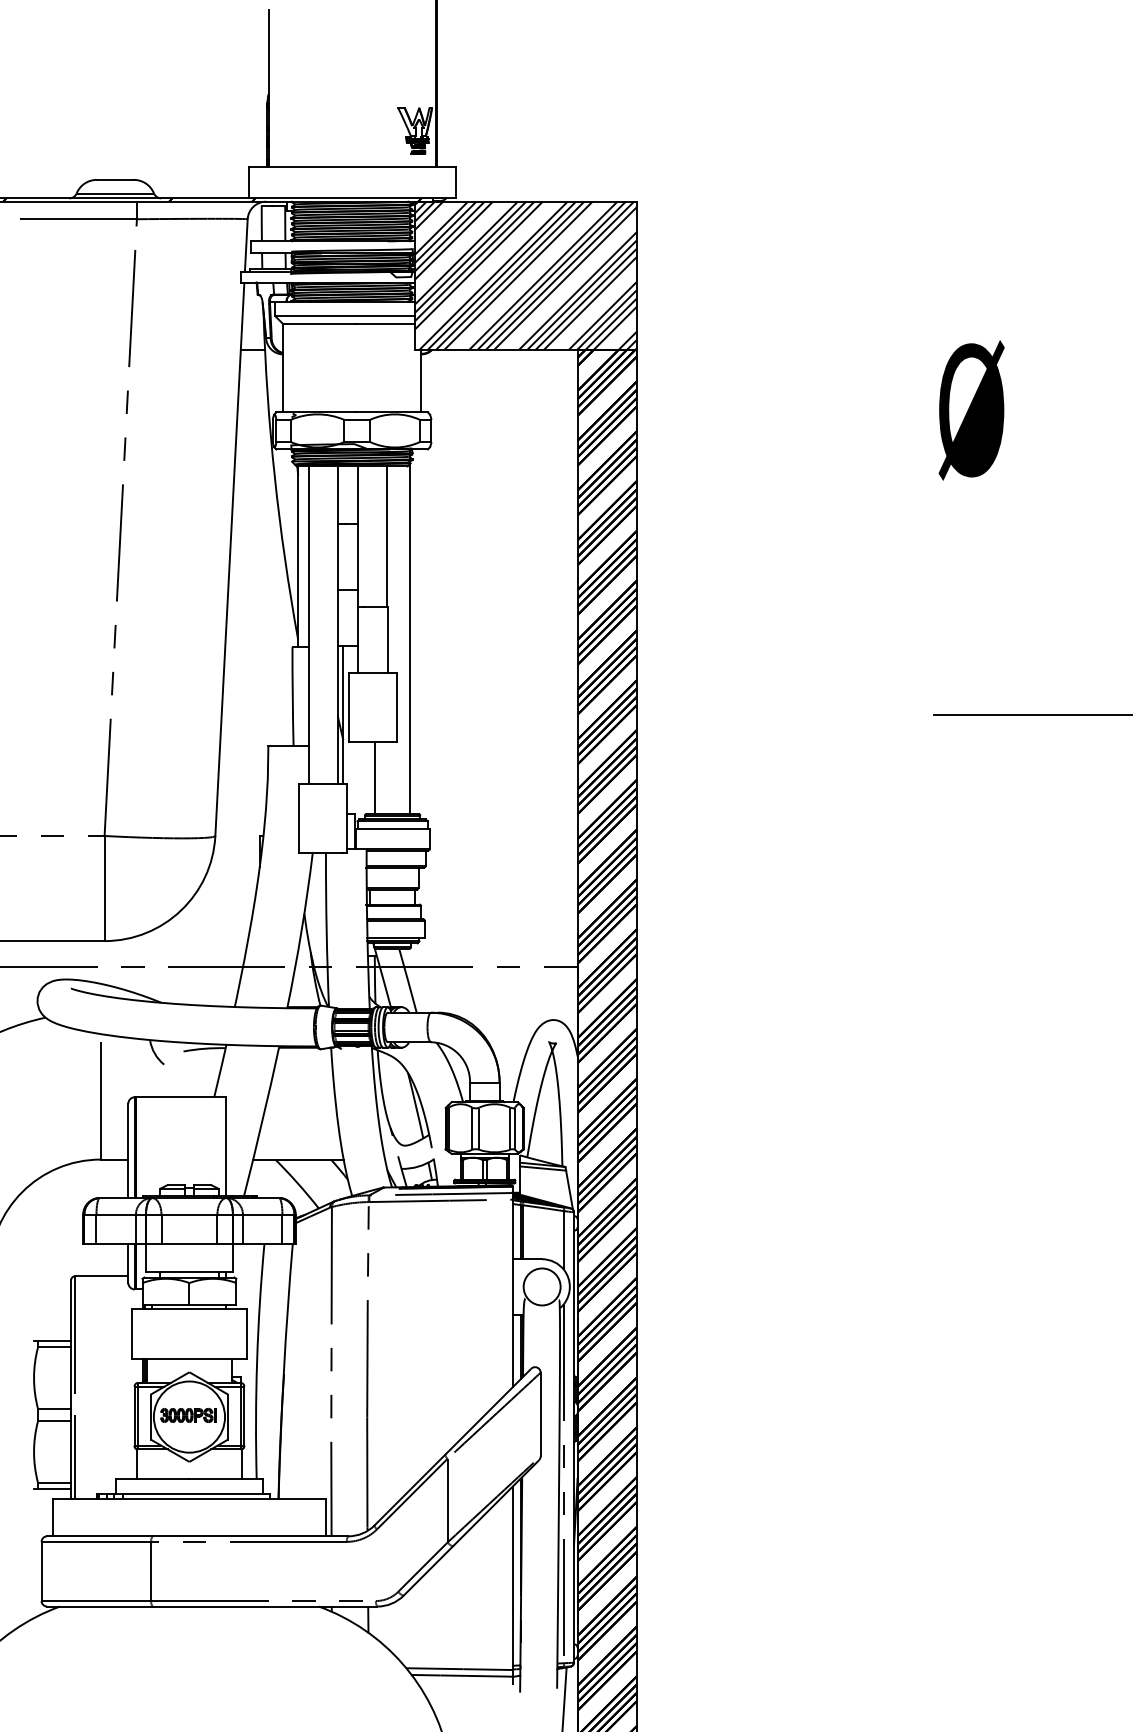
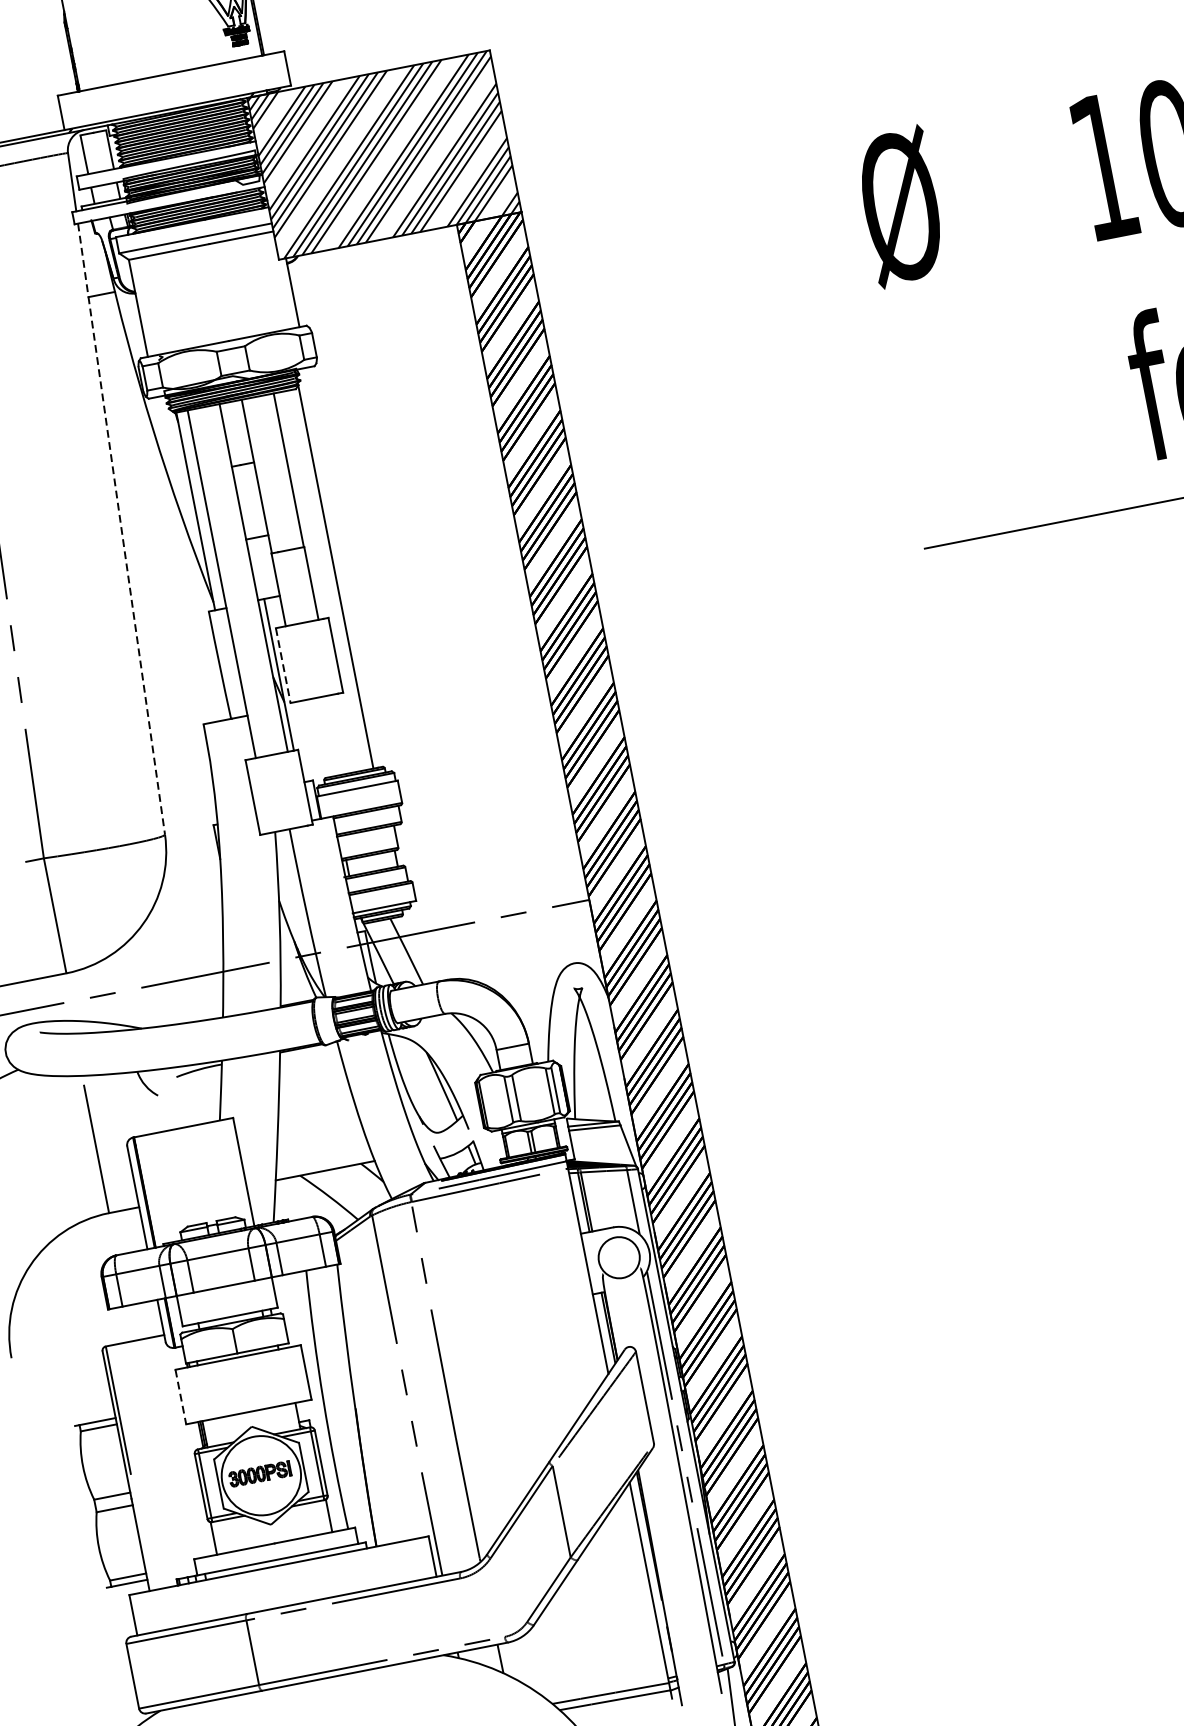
line: (229, 559) -> (121, 529), solid -> dashed
line: (348, 708) -> (283, 666), solid -> dashed
line: (375, 777) -> (327, 736), removed
line: (132, 1333) -> (181, 1396), solid -> dashed
line: (74, 1457) -> (144, 1544), removed

